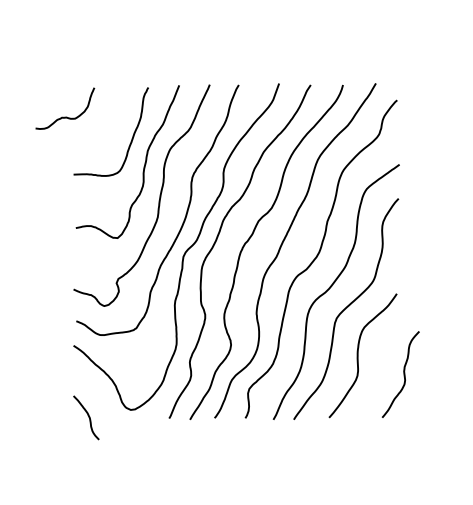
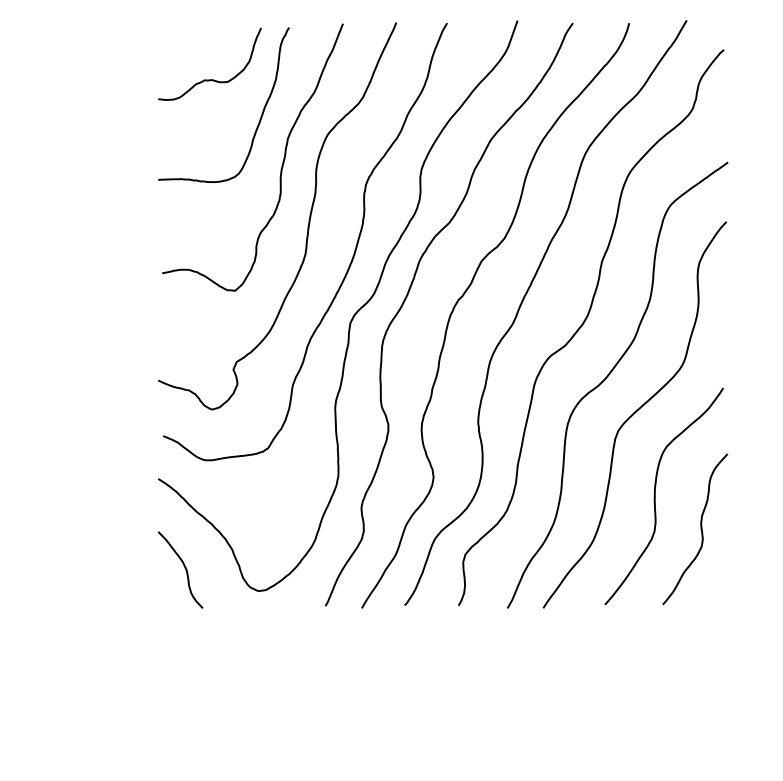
curve: (65, 116) -> (210, 78), moved
curve: (403, 374) -> (699, 529), moved
curve: (88, 417) -> (184, 569), moved

